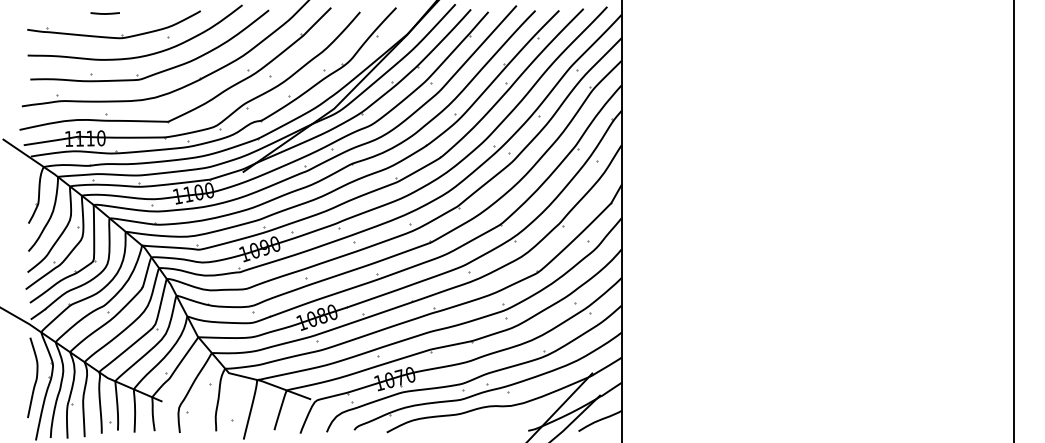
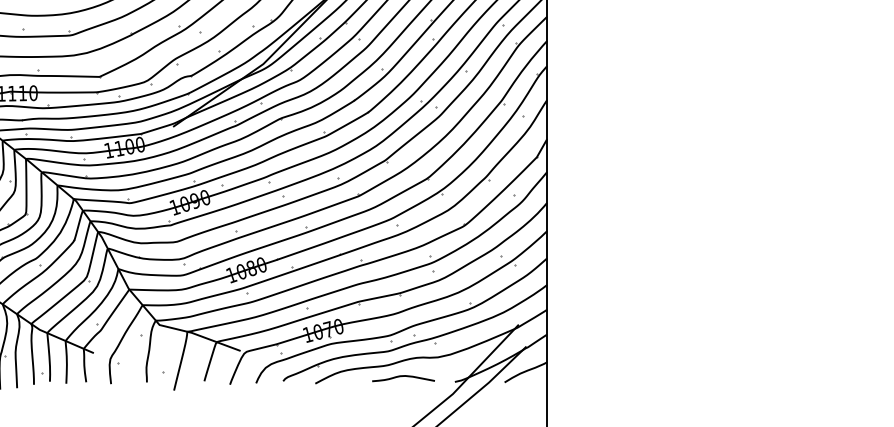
curve: (475, 425) -> (402, 376), added

